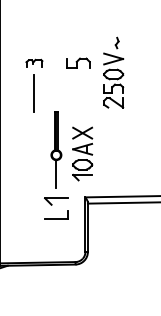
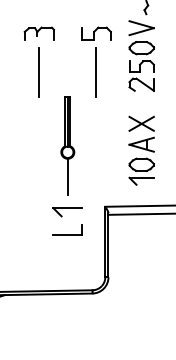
part: (34, 62) -> (39, 32), size x1.43
line: (78, 93) -> (96, 72), added
part: (82, 153) -> (141, 150), moved

